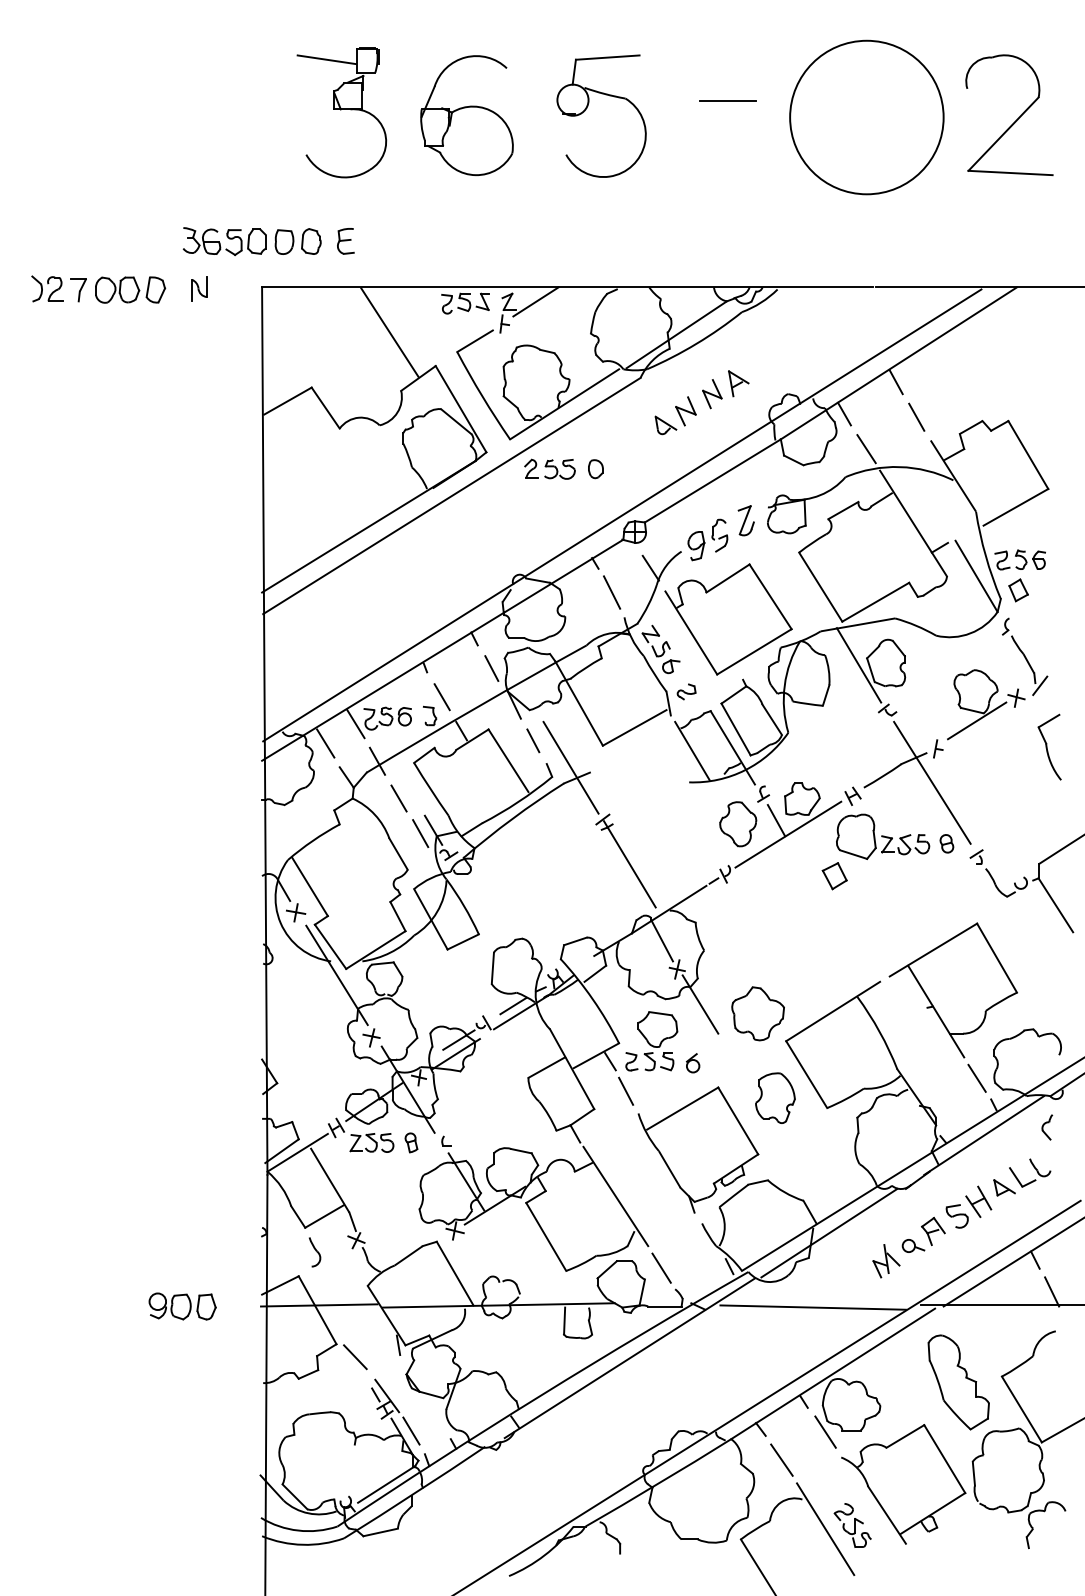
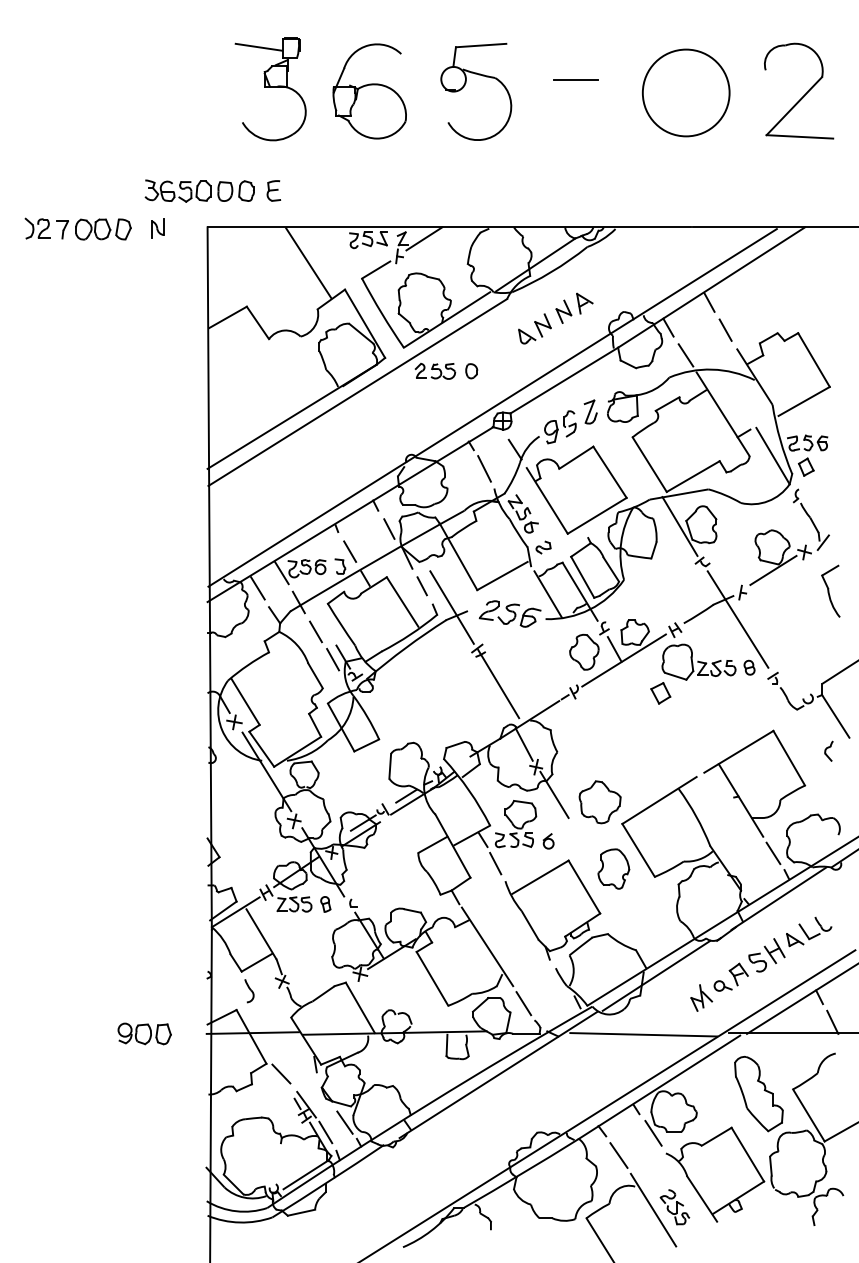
circle: (865, 116) -> (685, 92), size x0.71
part: (643, 775) -> (509, 613), added
part: (1046, 1126) -> (828, 750), moved
line: (435, 1418) -> (344, 1122), added

